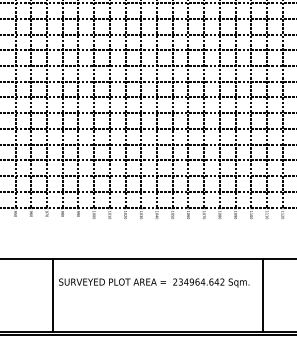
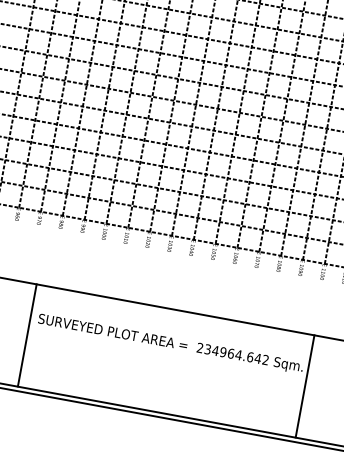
line: (263, 295) -> (305, 386), moved

